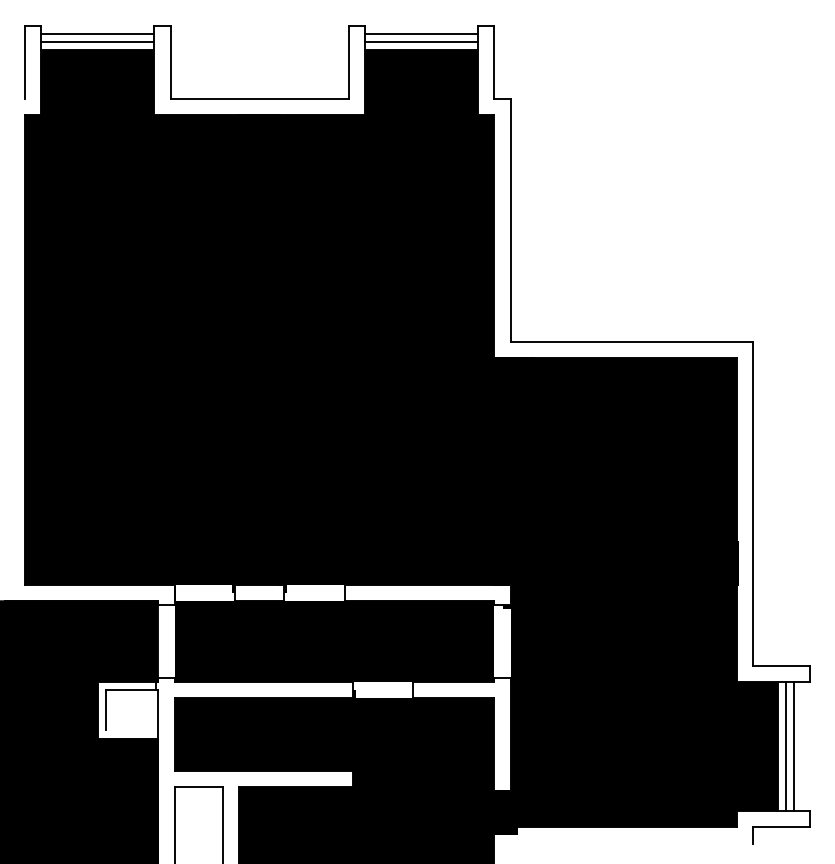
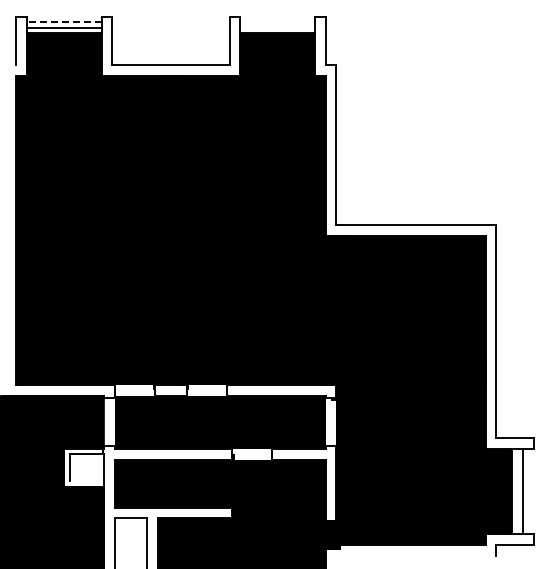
line: (96, 34) -> (63, 22), solid -> dashed
line: (421, 34) -> (277, 22), removed
line: (421, 41) -> (277, 27), removed
line: (785, 746) -> (517, 491), removed

